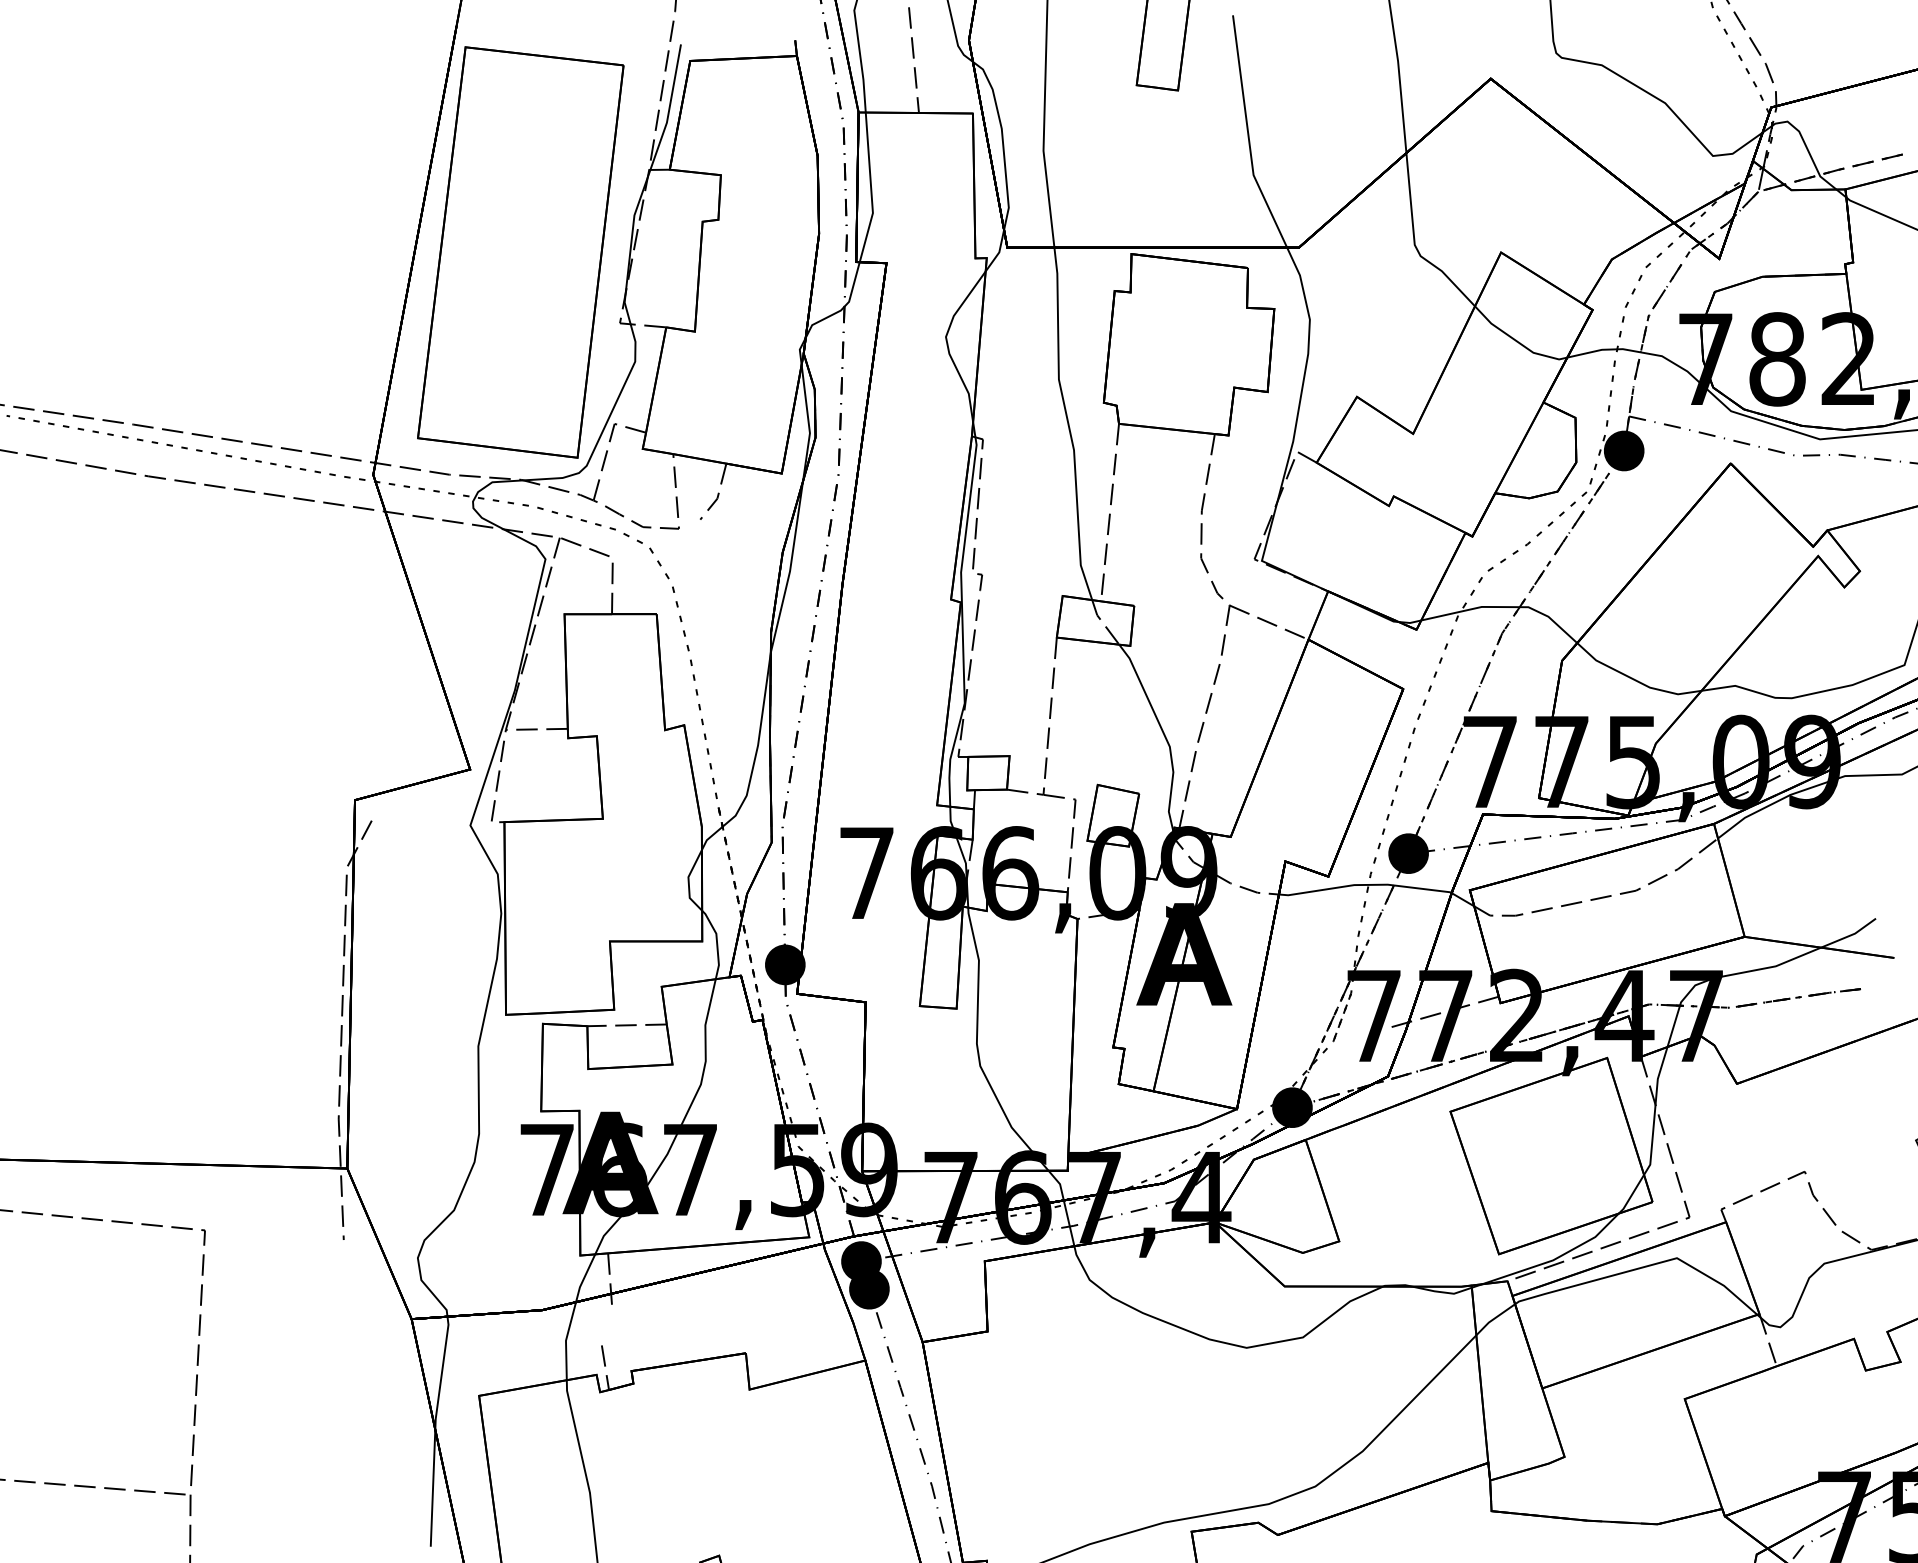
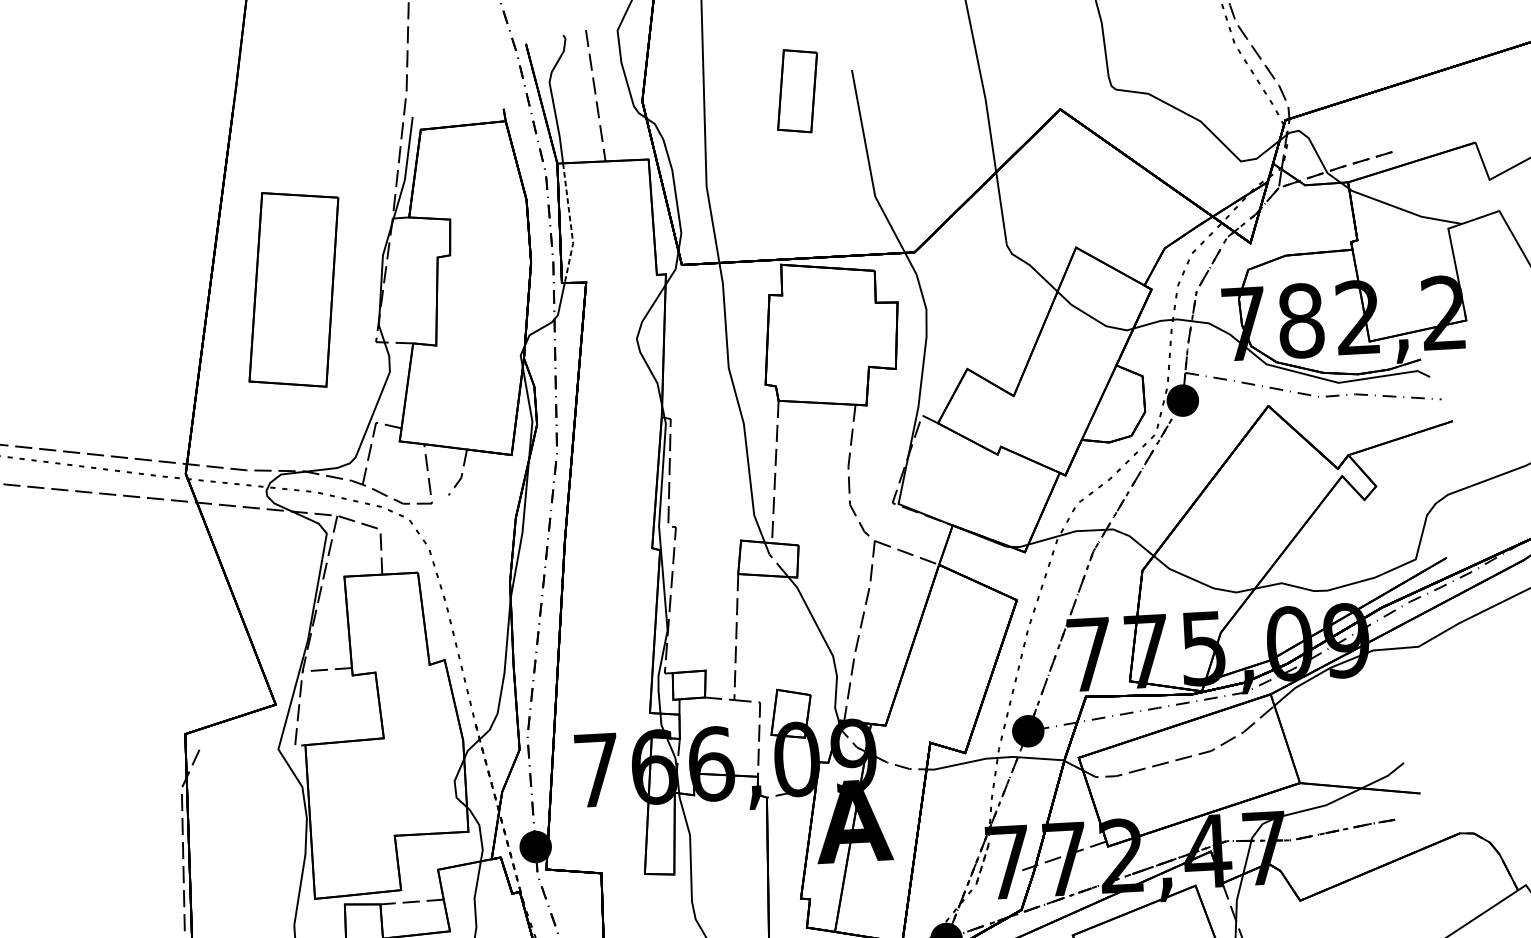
line: (871, 189) -> (570, 224), solid -> dashed
part: (520, 252) -> (293, 289), size x0.6

